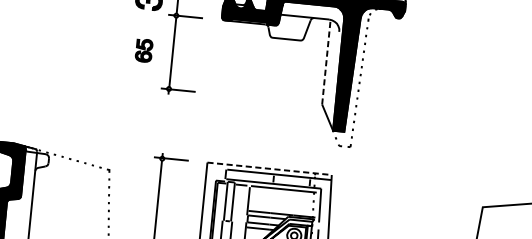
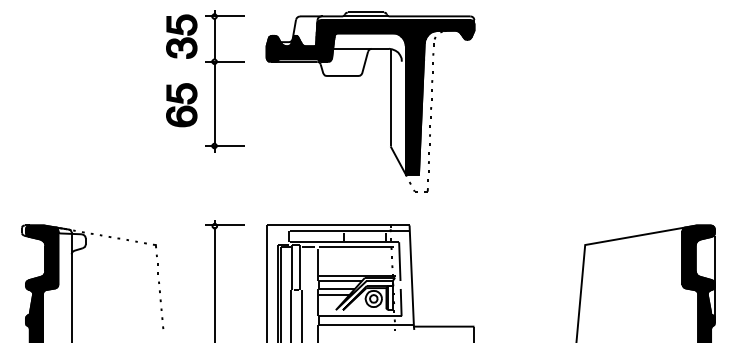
part: (143, 50) -> (181, 105), size x1.67
line: (326, 62) -> (390, 97), dashed -> solid
line: (269, 168) -> (338, 225), dashed -> solid

